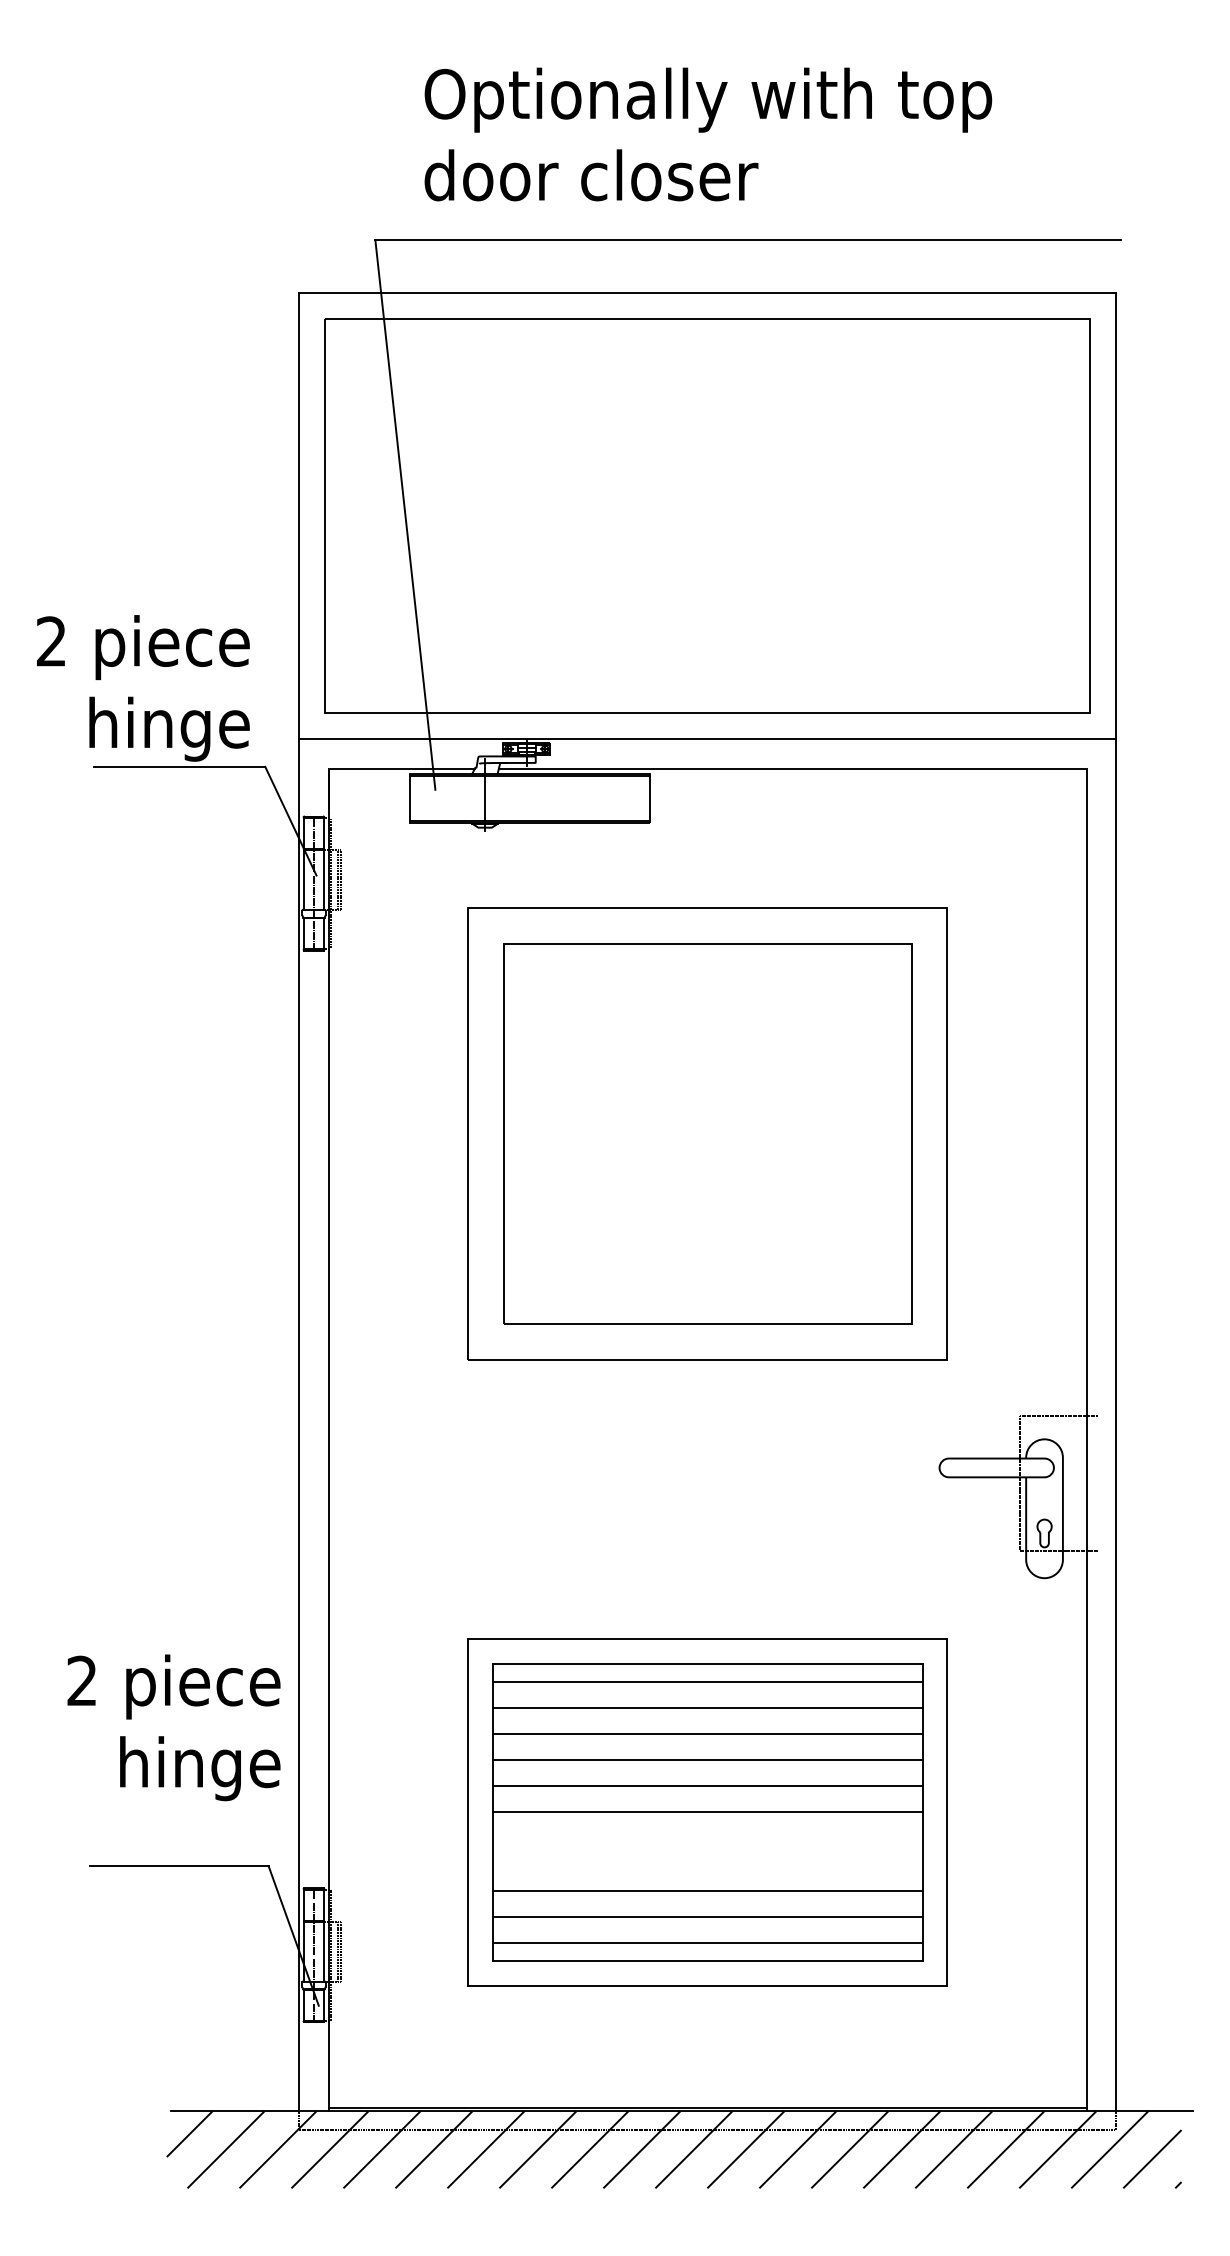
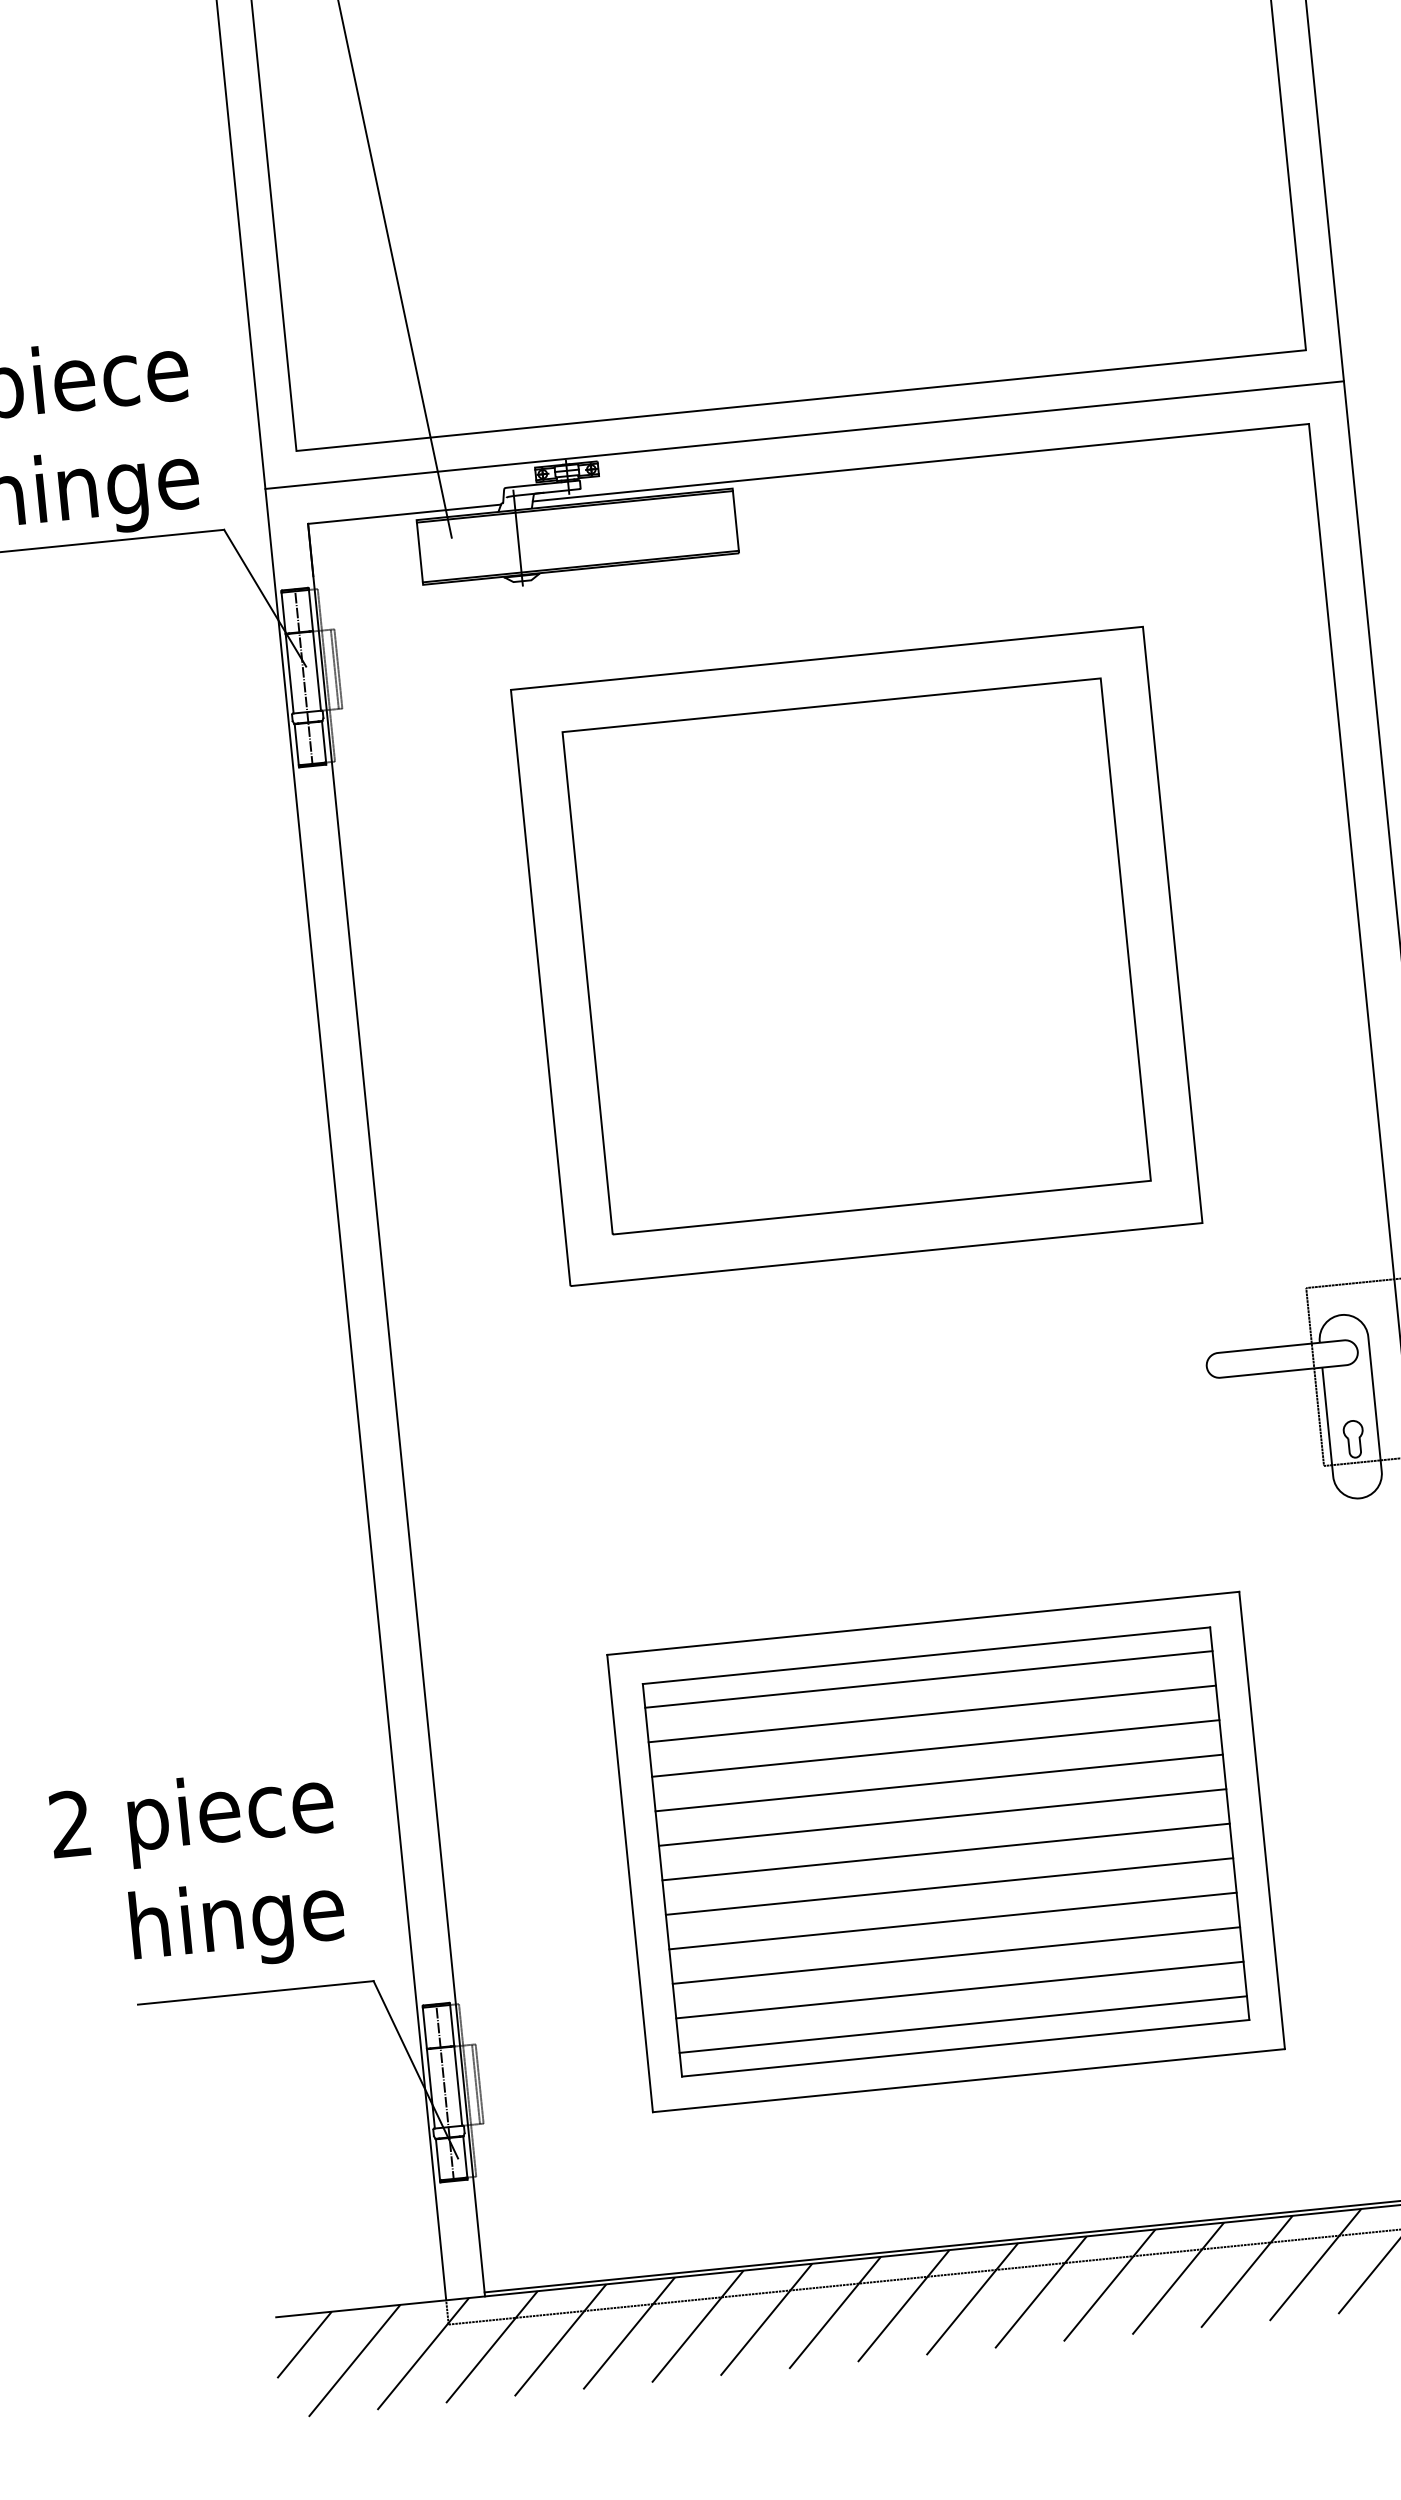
text: (173, 1727) -> (197, 1873), moved
line: (707, 1838) -> (949, 1886), added
line: (707, 1864) -> (952, 1920), added

